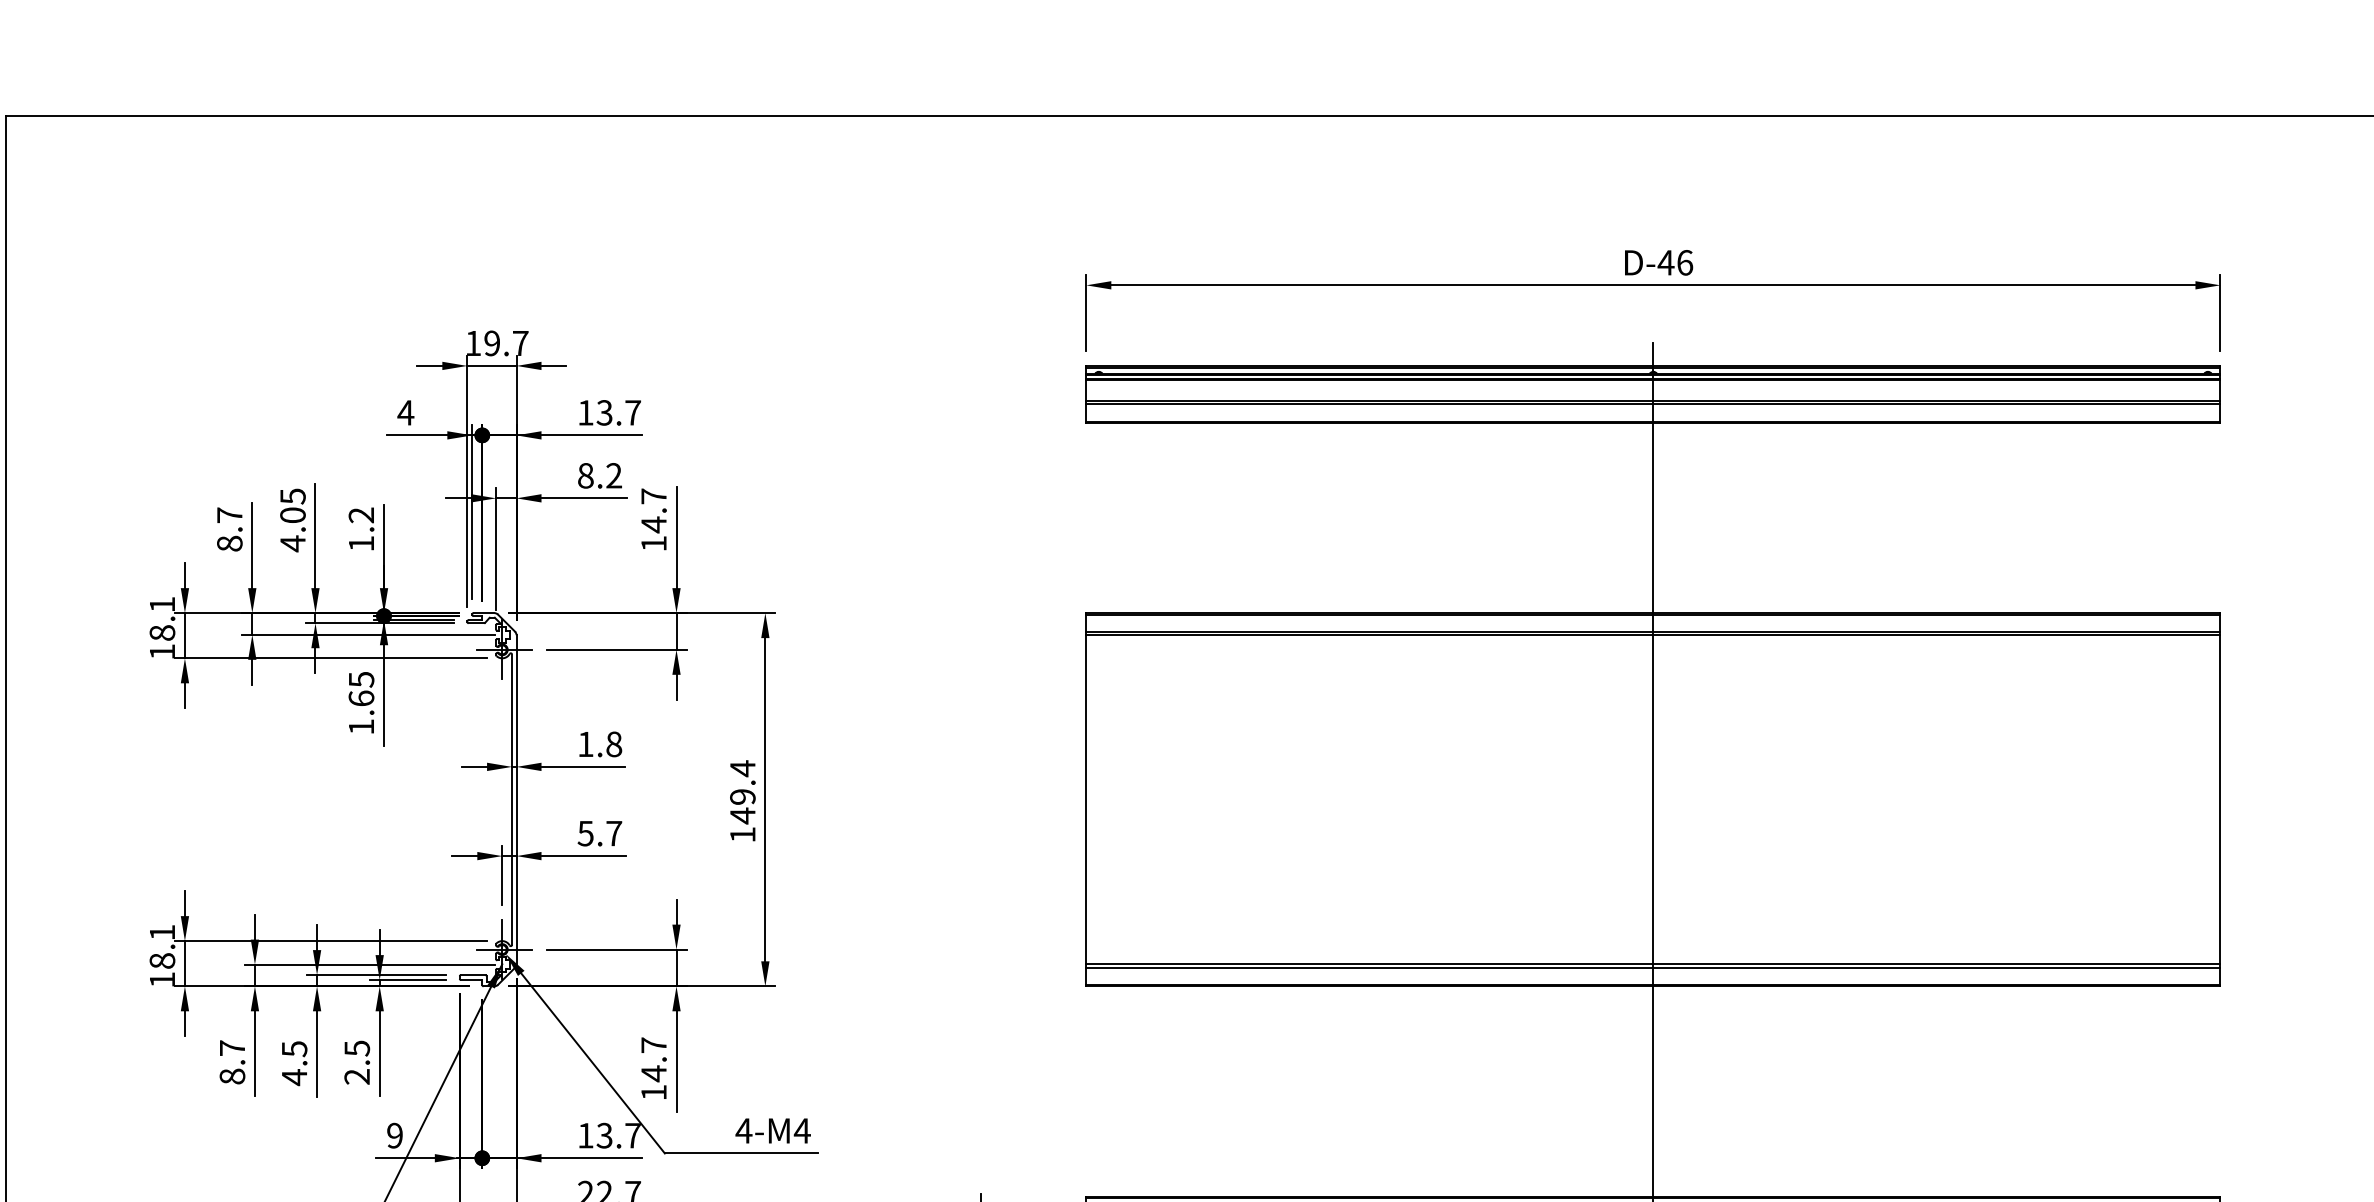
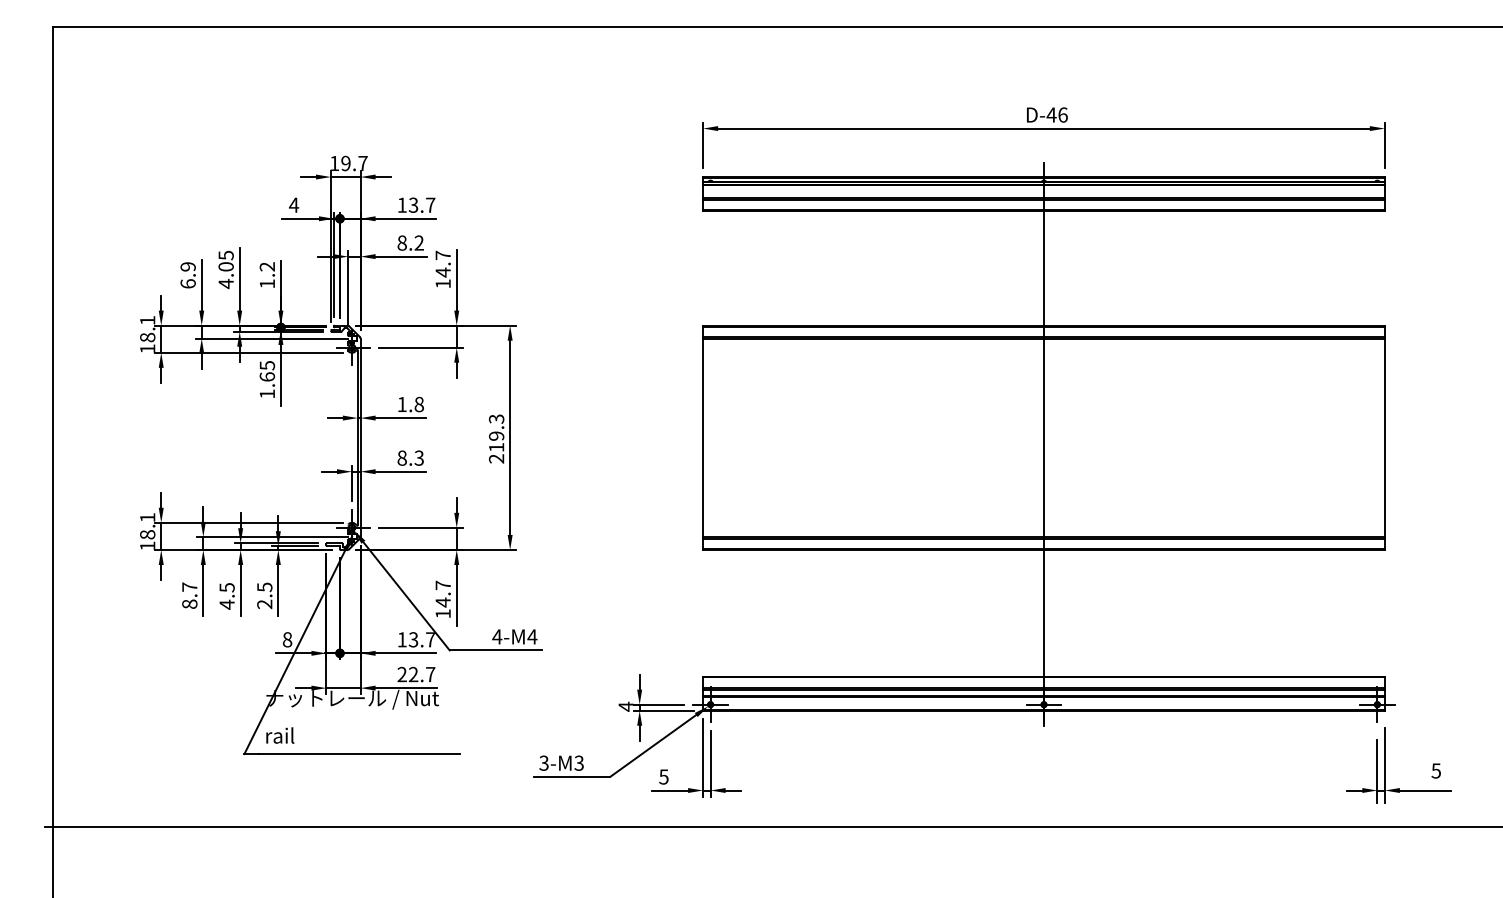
text: (228, 529) -> (187, 275), 8.7 -> 6.9
text: (742, 800) -> (496, 438), 149.4 -> 219.3
text: (599, 832) -> (410, 457), 5.7 -> 8.3
text: (394, 1135) -> (287, 639), 9 -> 8

